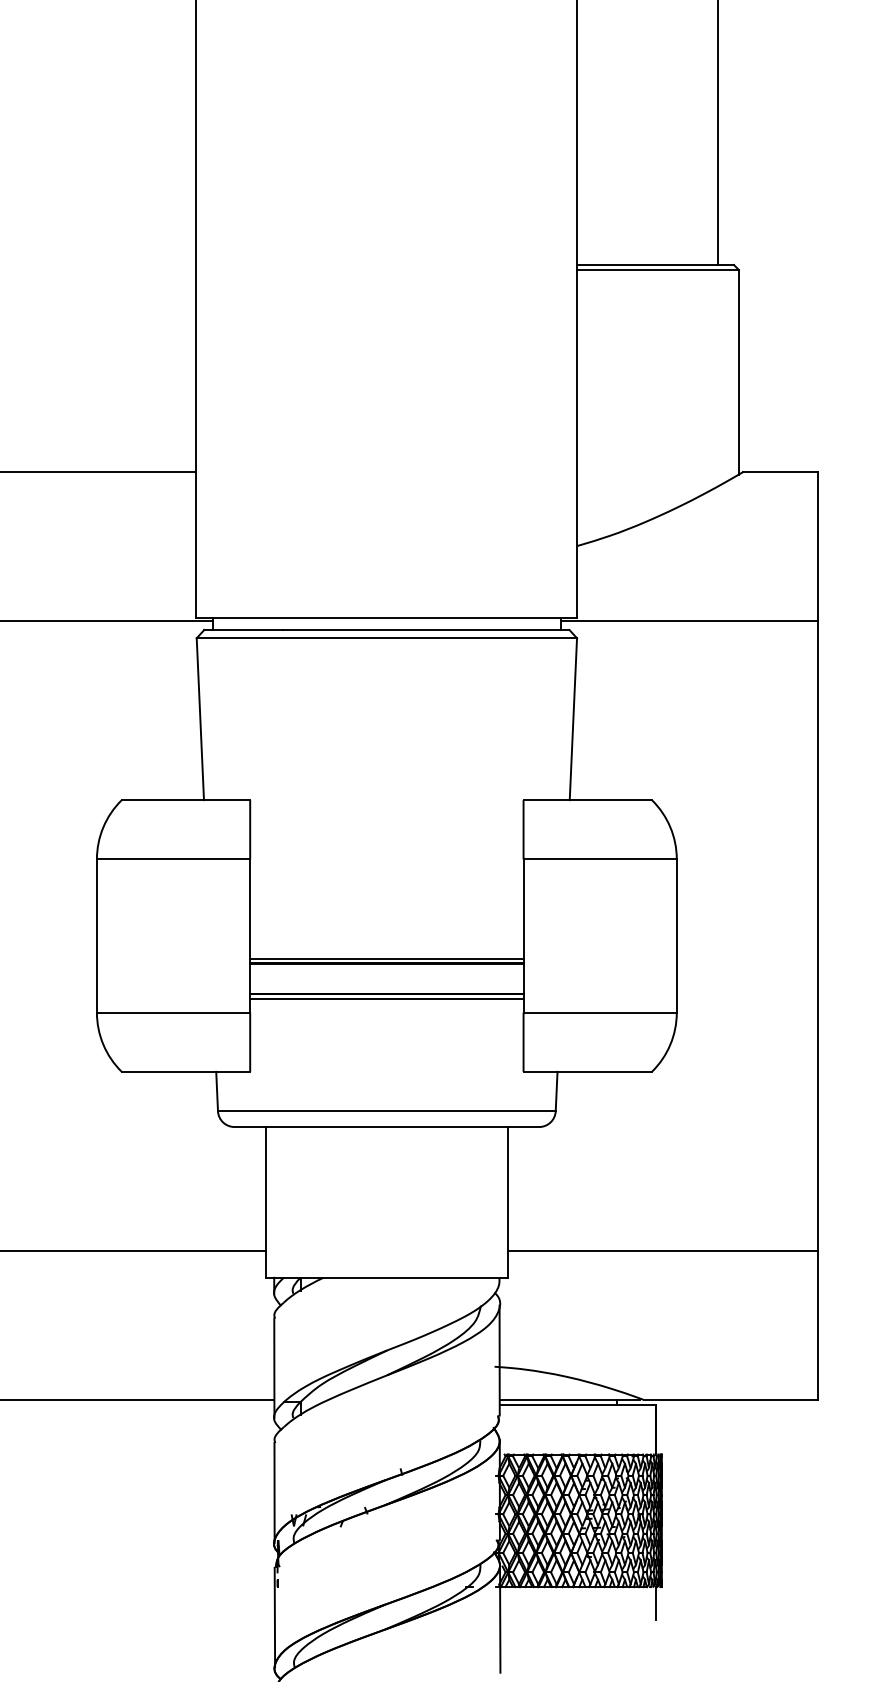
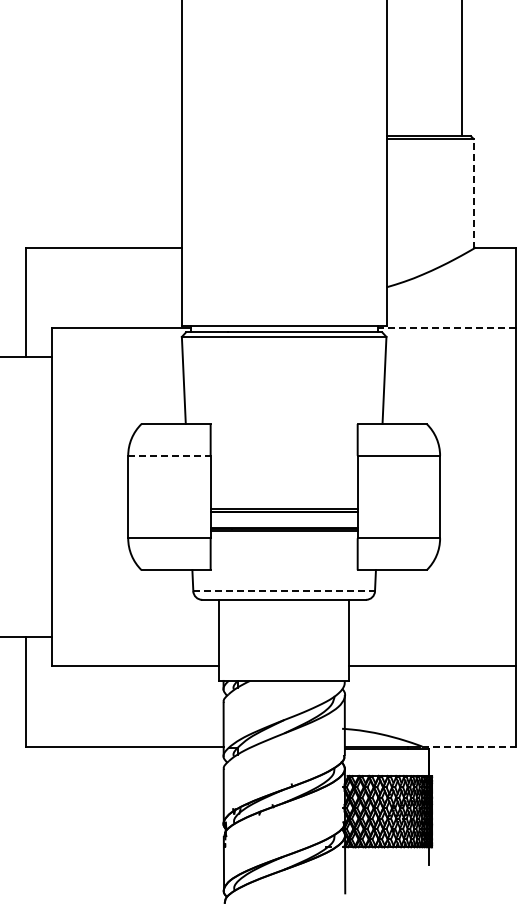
line: (738, 371) -> (473, 193), solid -> dashed
line: (688, 620) -> (446, 327), solid -> dashed
line: (173, 858) -> (169, 455), solid -> dashed
line: (387, 1111) -> (284, 591), solid -> dashed
line: (731, 1399) -> (469, 746), solid -> dashed

